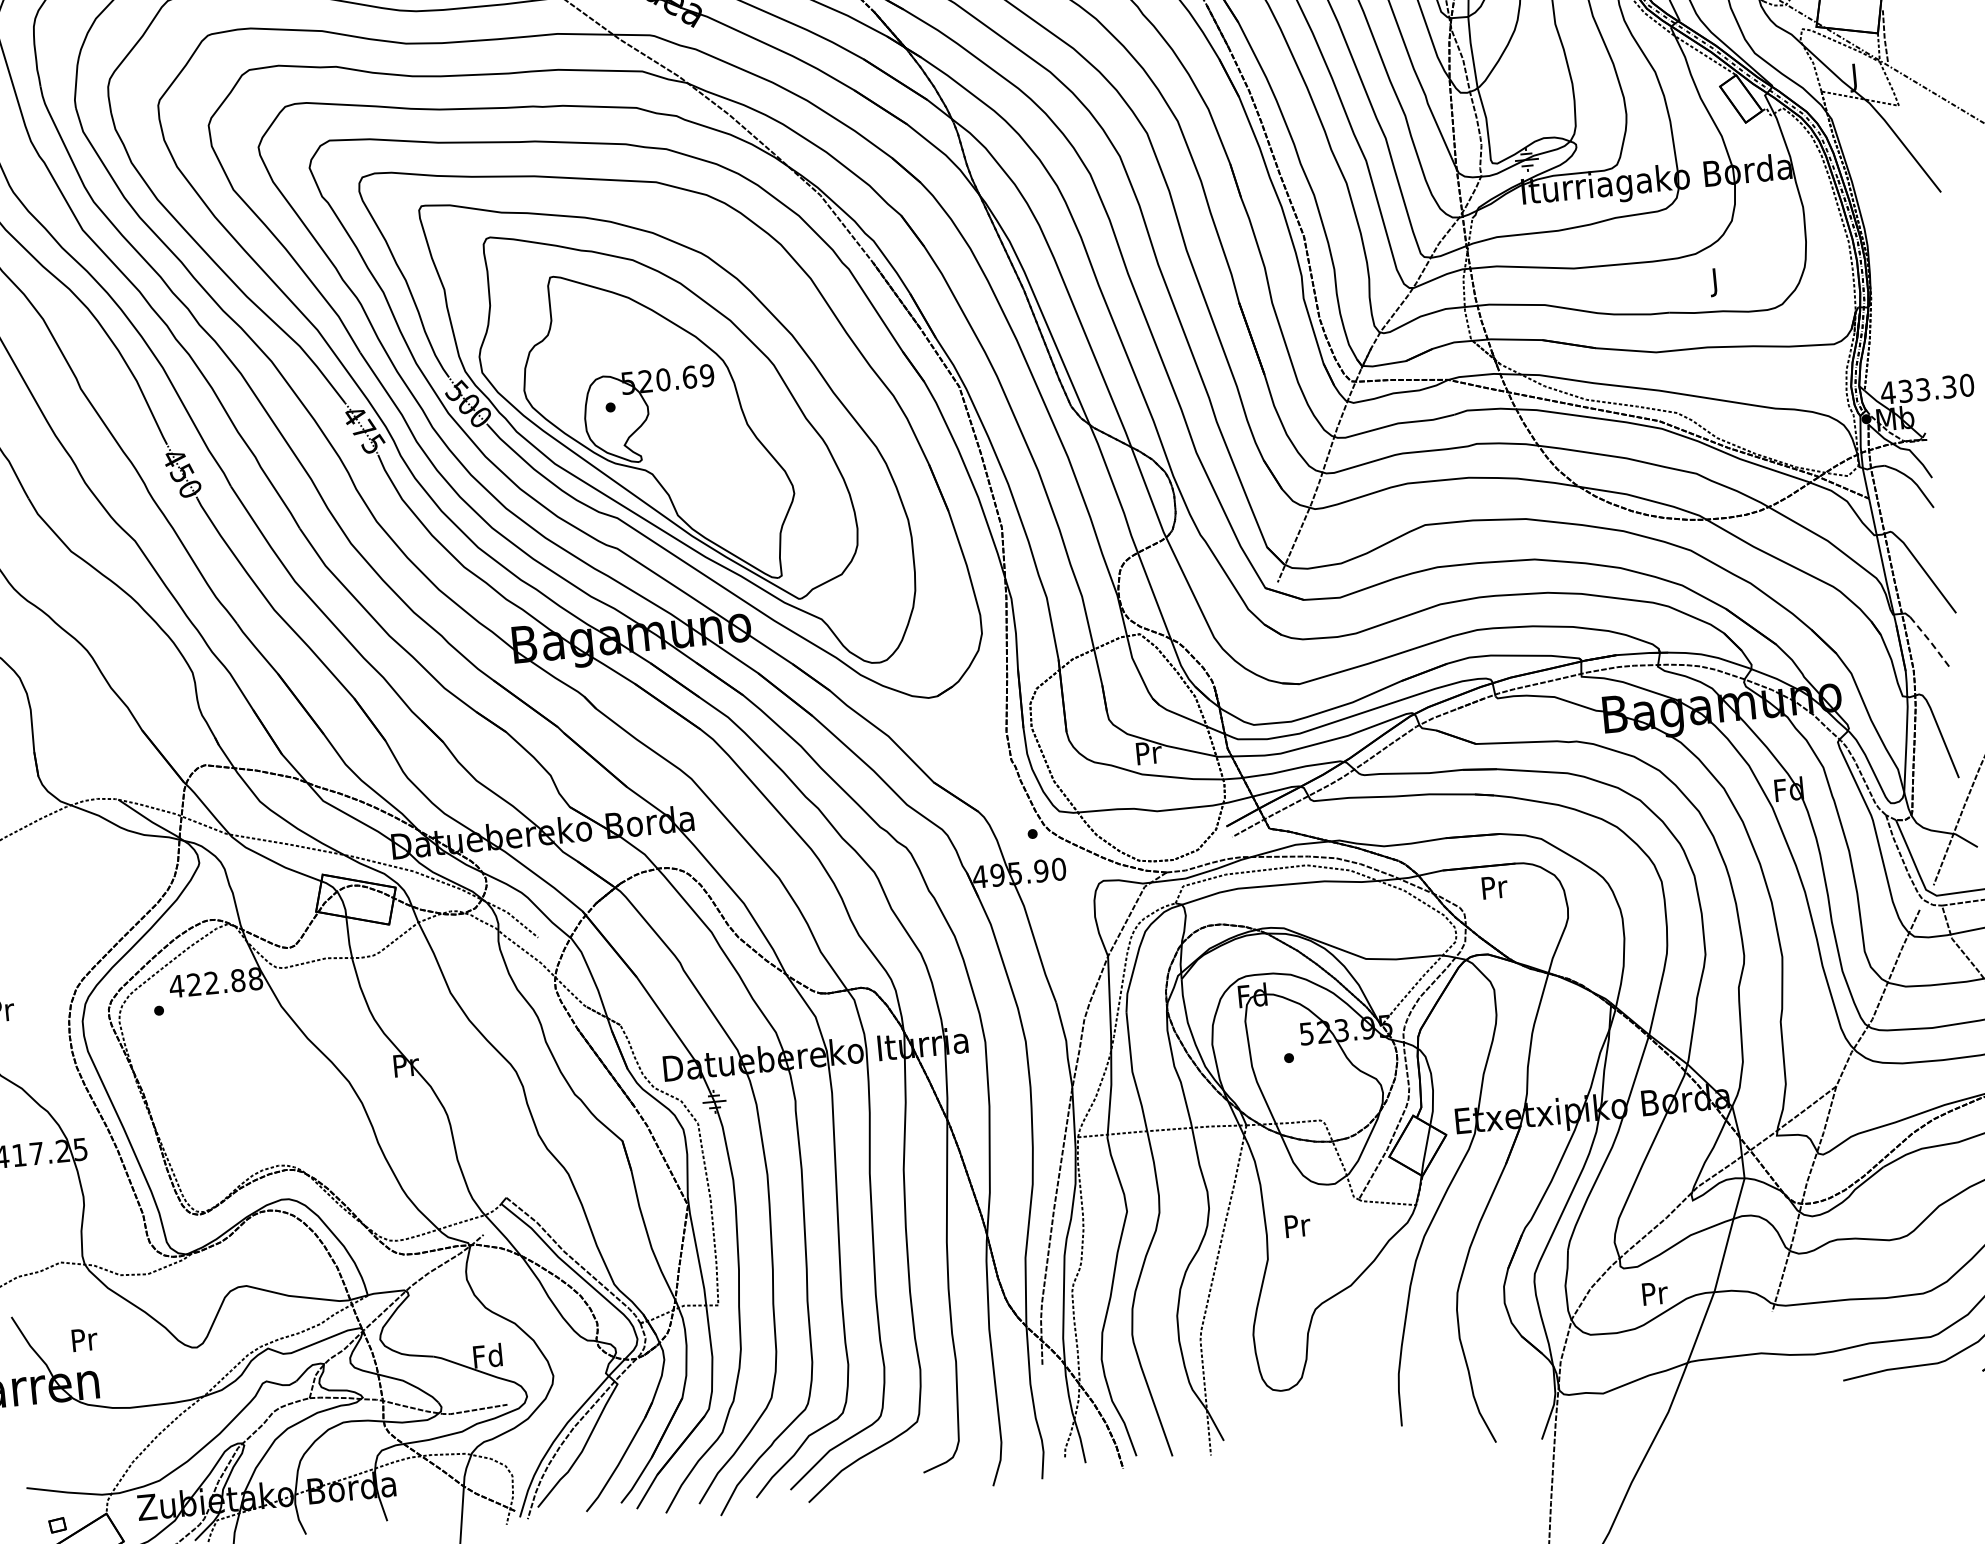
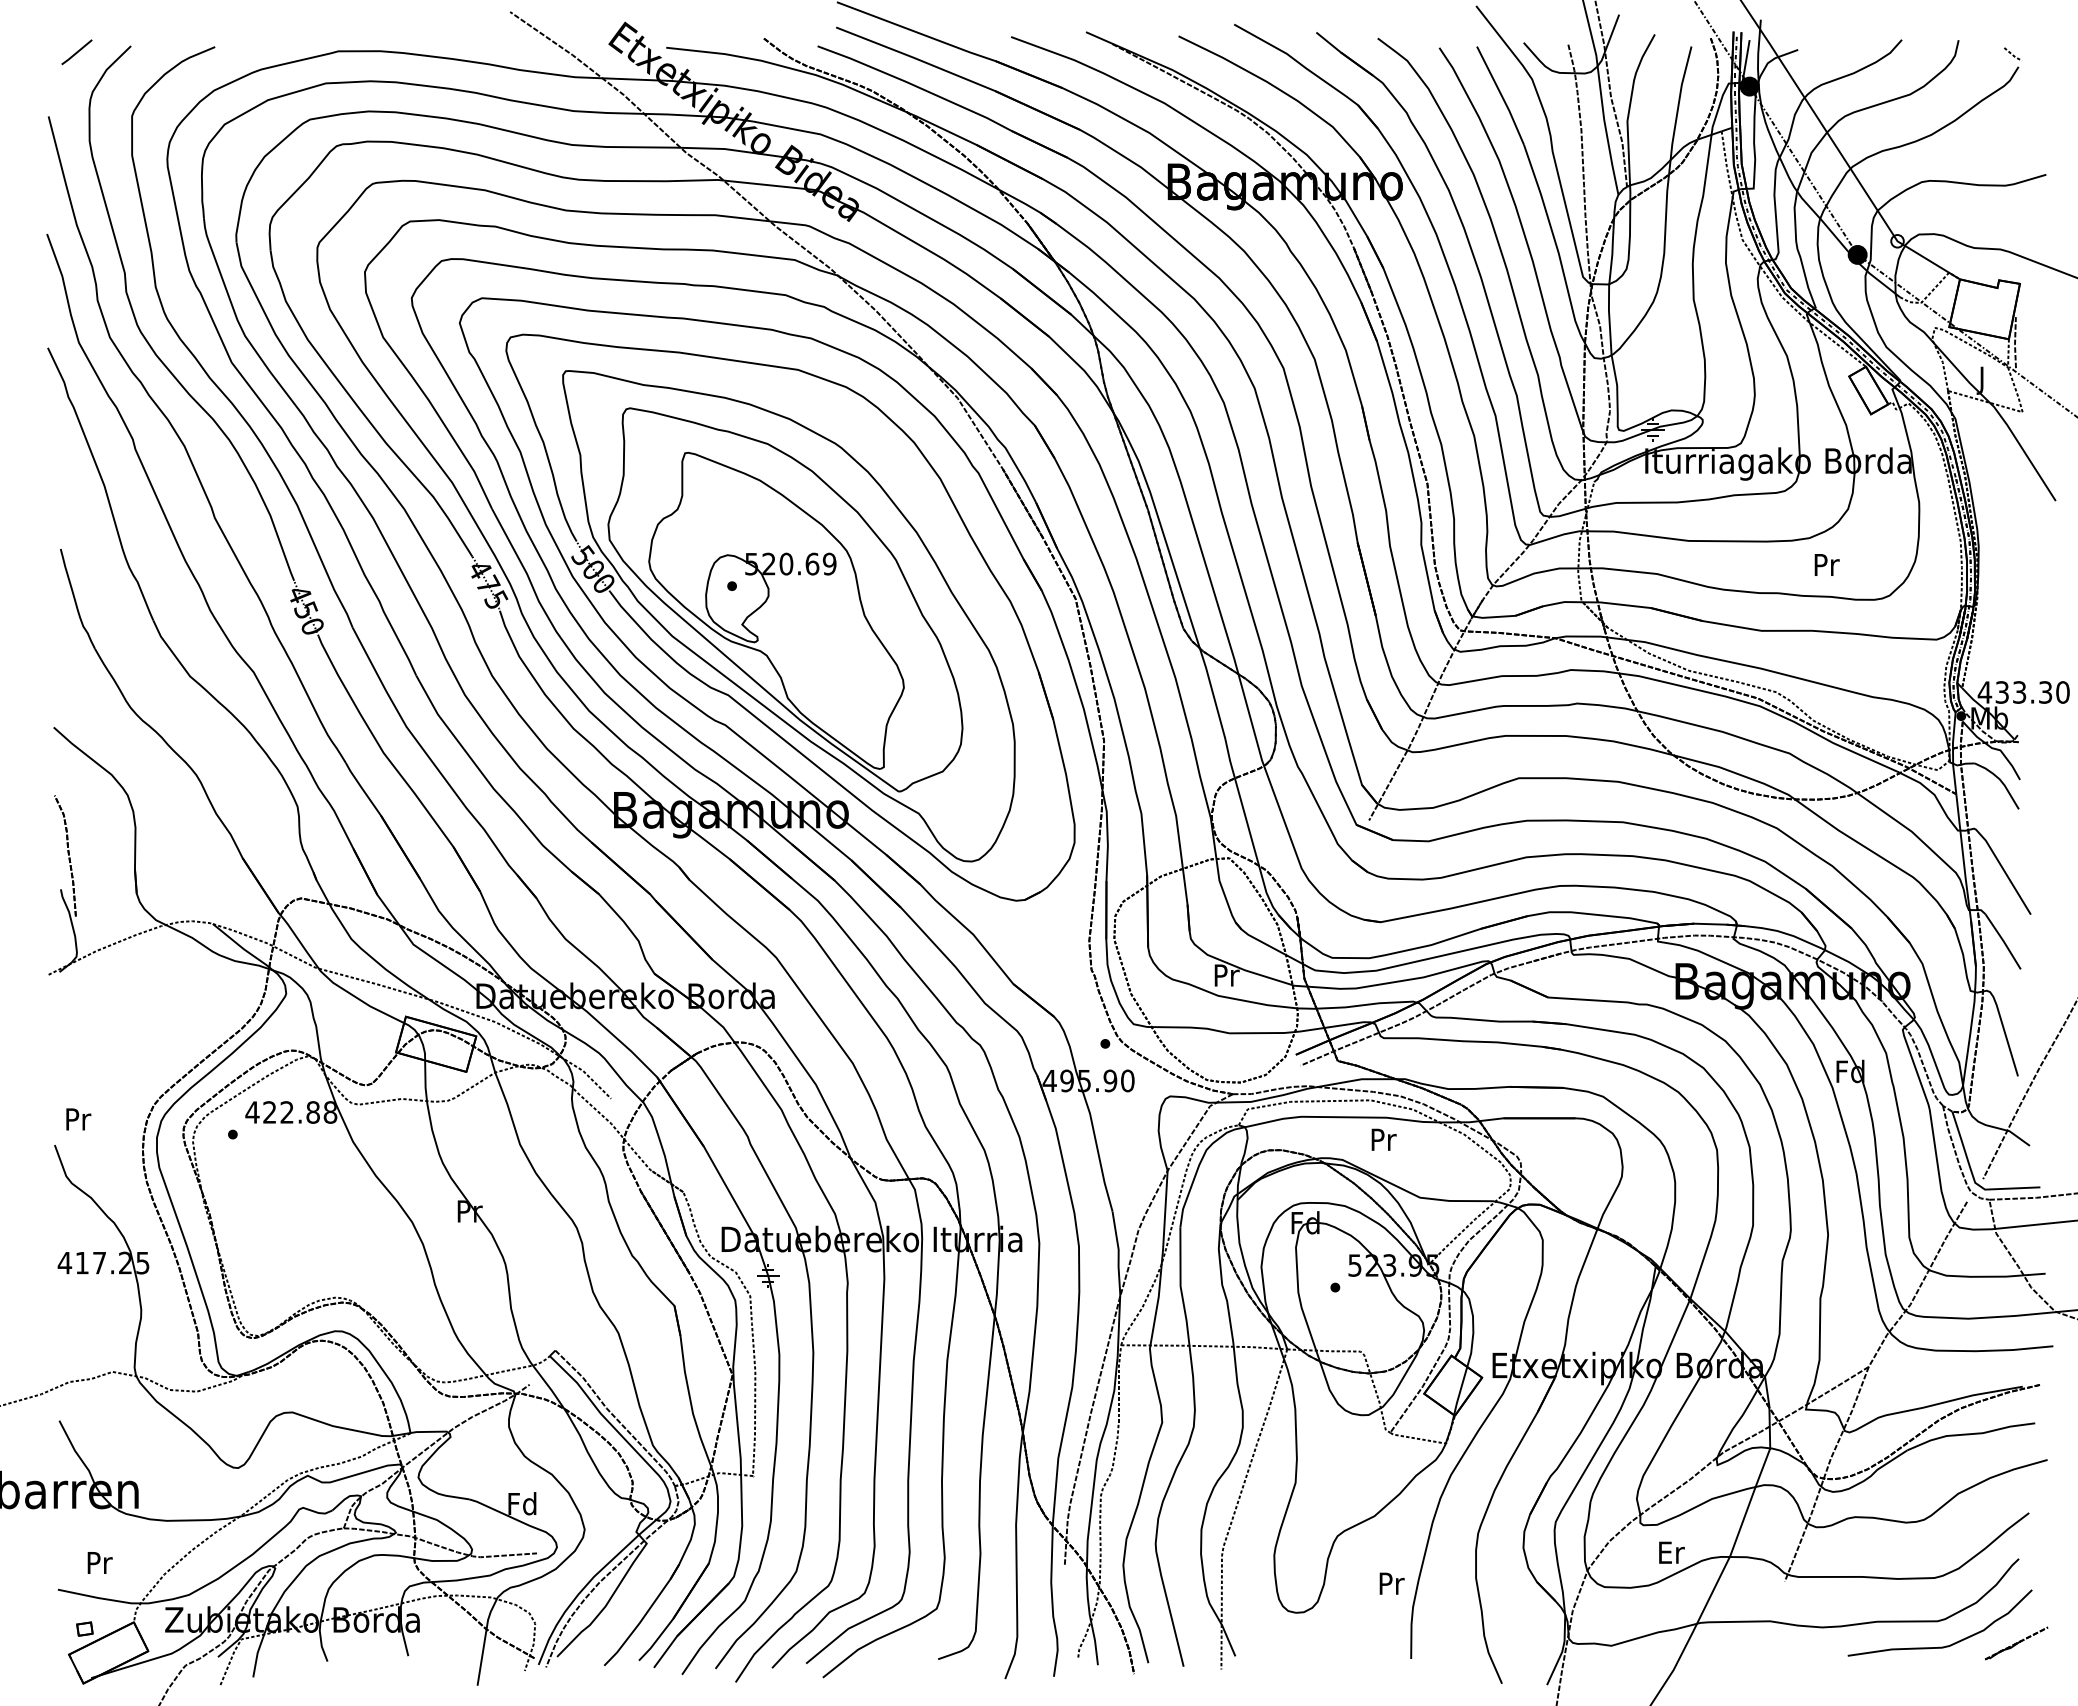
text: (1715, 282) -> (1826, 568), J -> Pr
line: (1931, 643) -> (2003, 941), dashed -> solid
text: (1494, 887) -> (1383, 1139), moved
text: (1297, 1225) -> (1391, 1583), moved
text: (1654, 1293) -> (1671, 1552), Pr -> Er
text: (84, 1339) -> (99, 1562), moved

